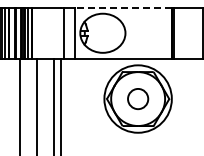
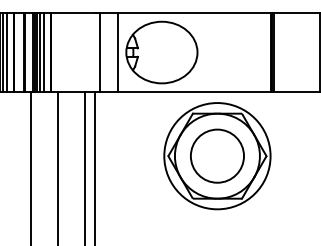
line: (123, 8) -> (194, 13), dashed -> solid
circle: (137, 98) -> (216, 155), size x1.67

